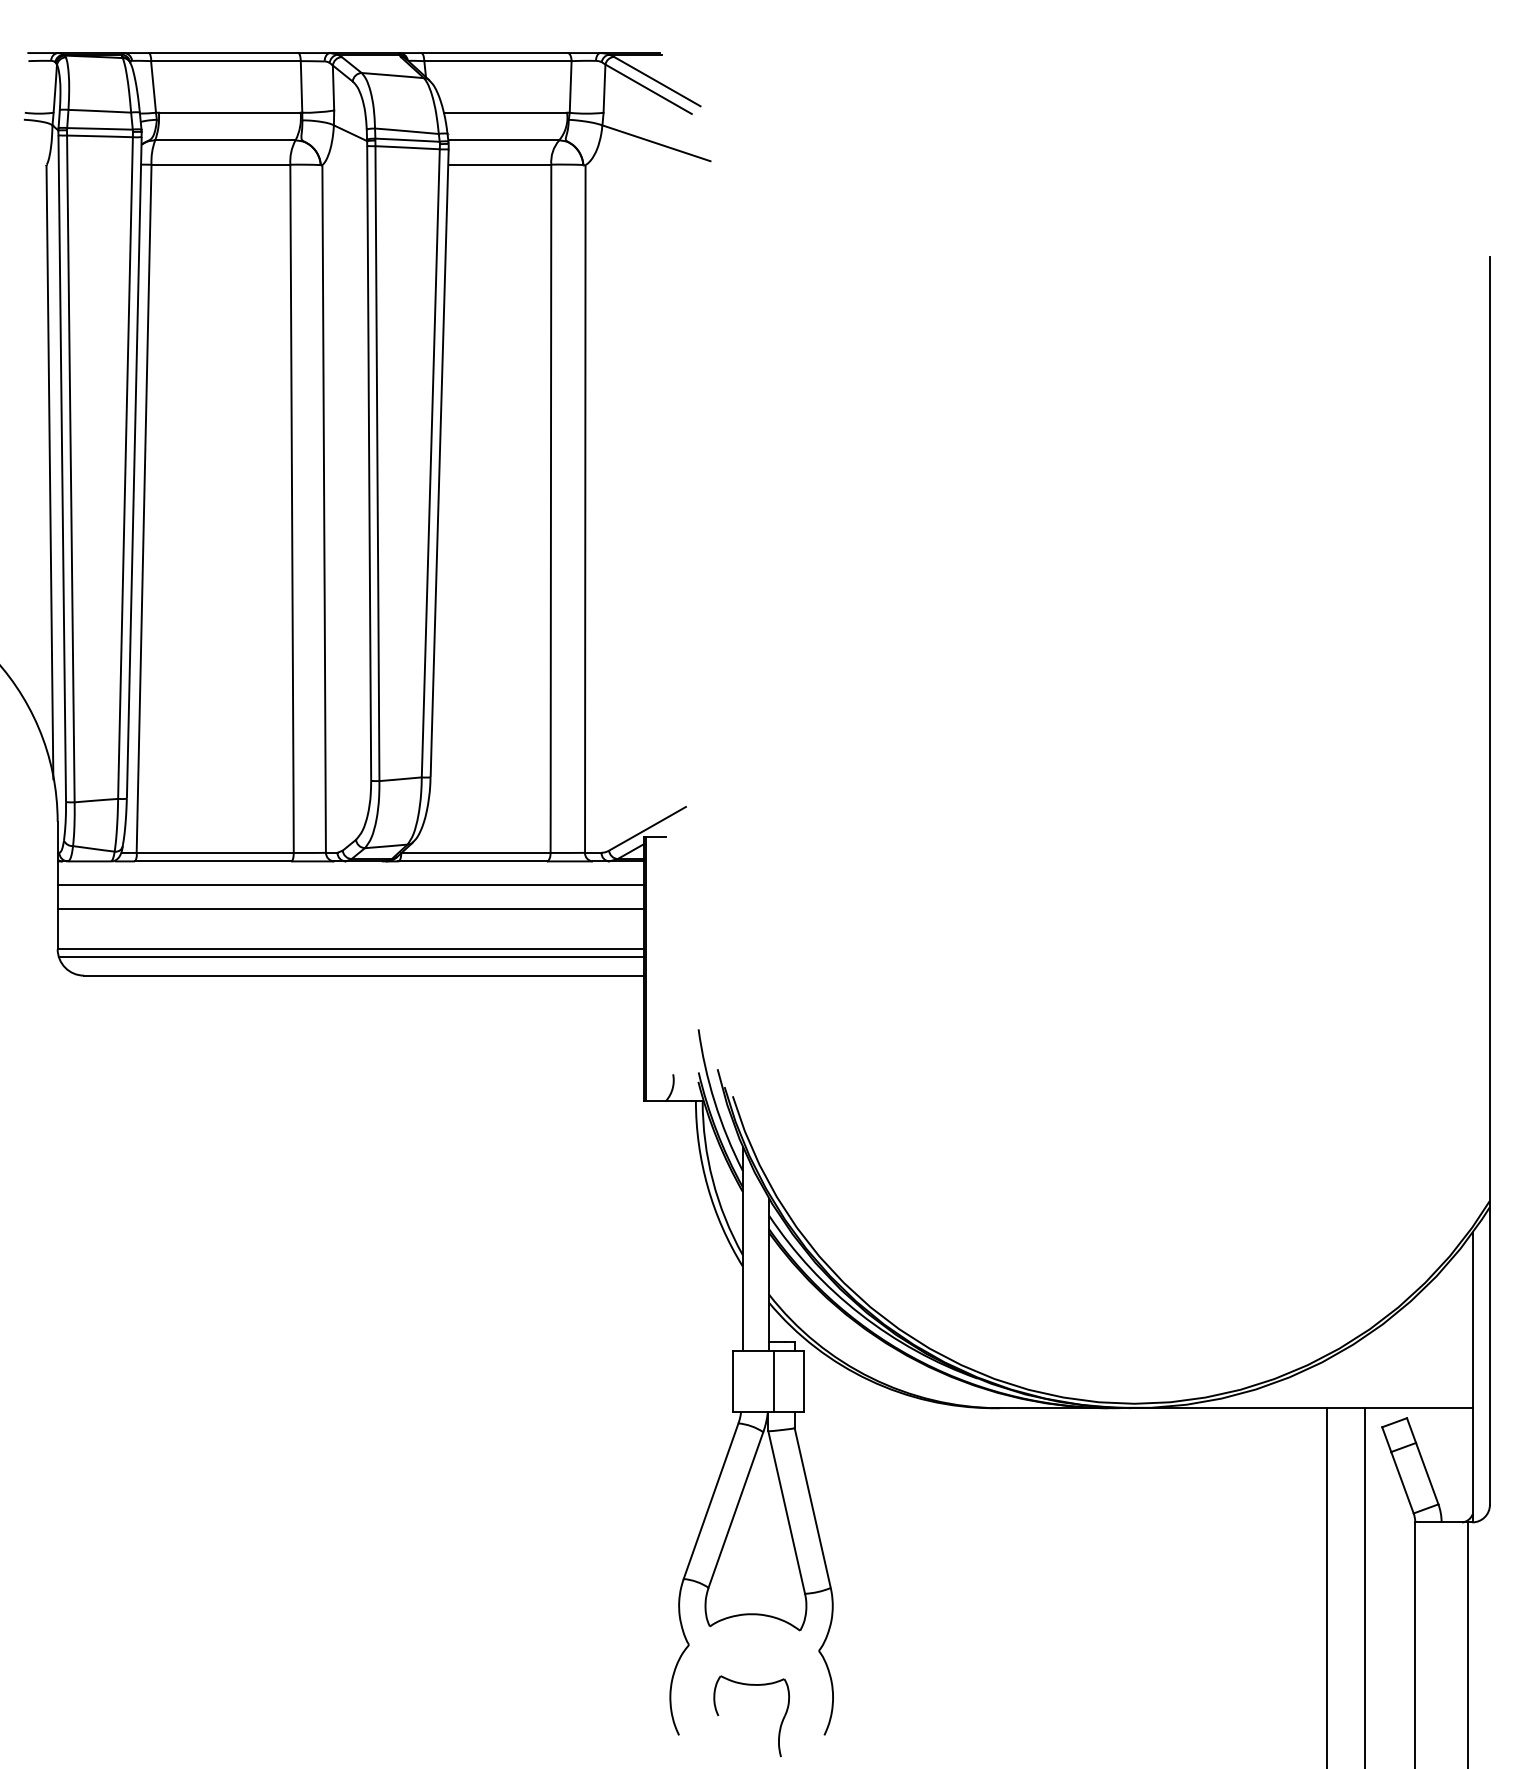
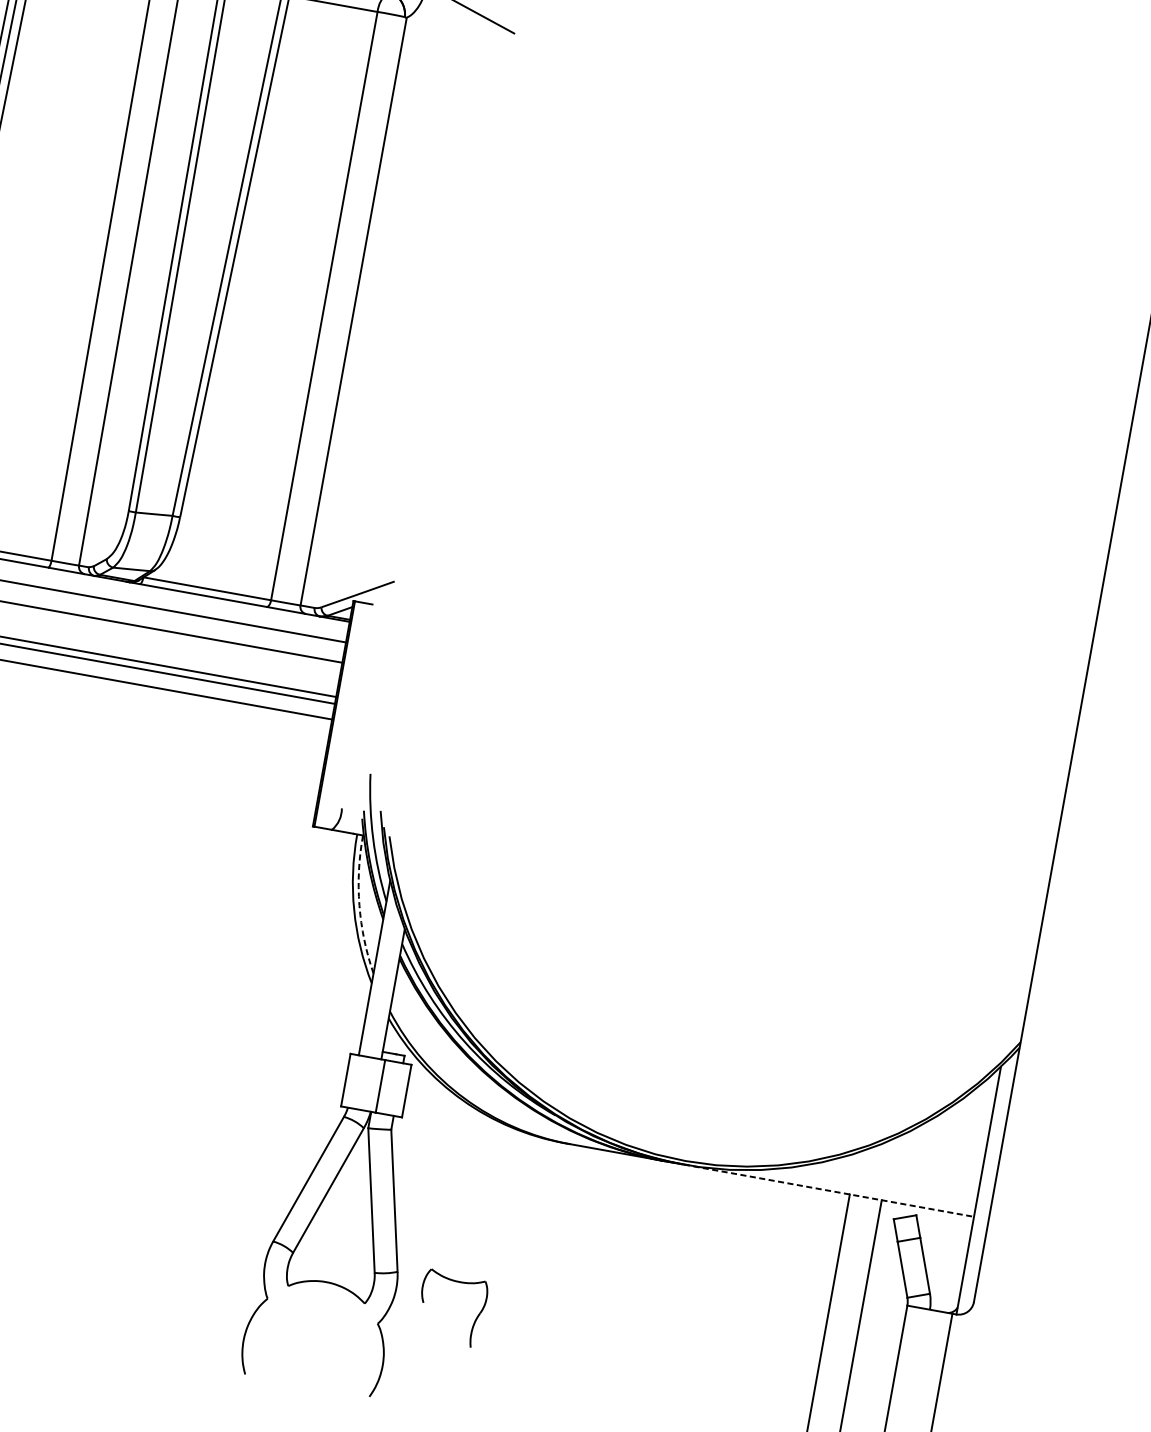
arc: (712, 1180) -> (359, 905), solid -> dashed
line: (1303, 1408) -> (829, 1191), solid -> dashed
part: (780, 1723) -> (475, 1318), moved

